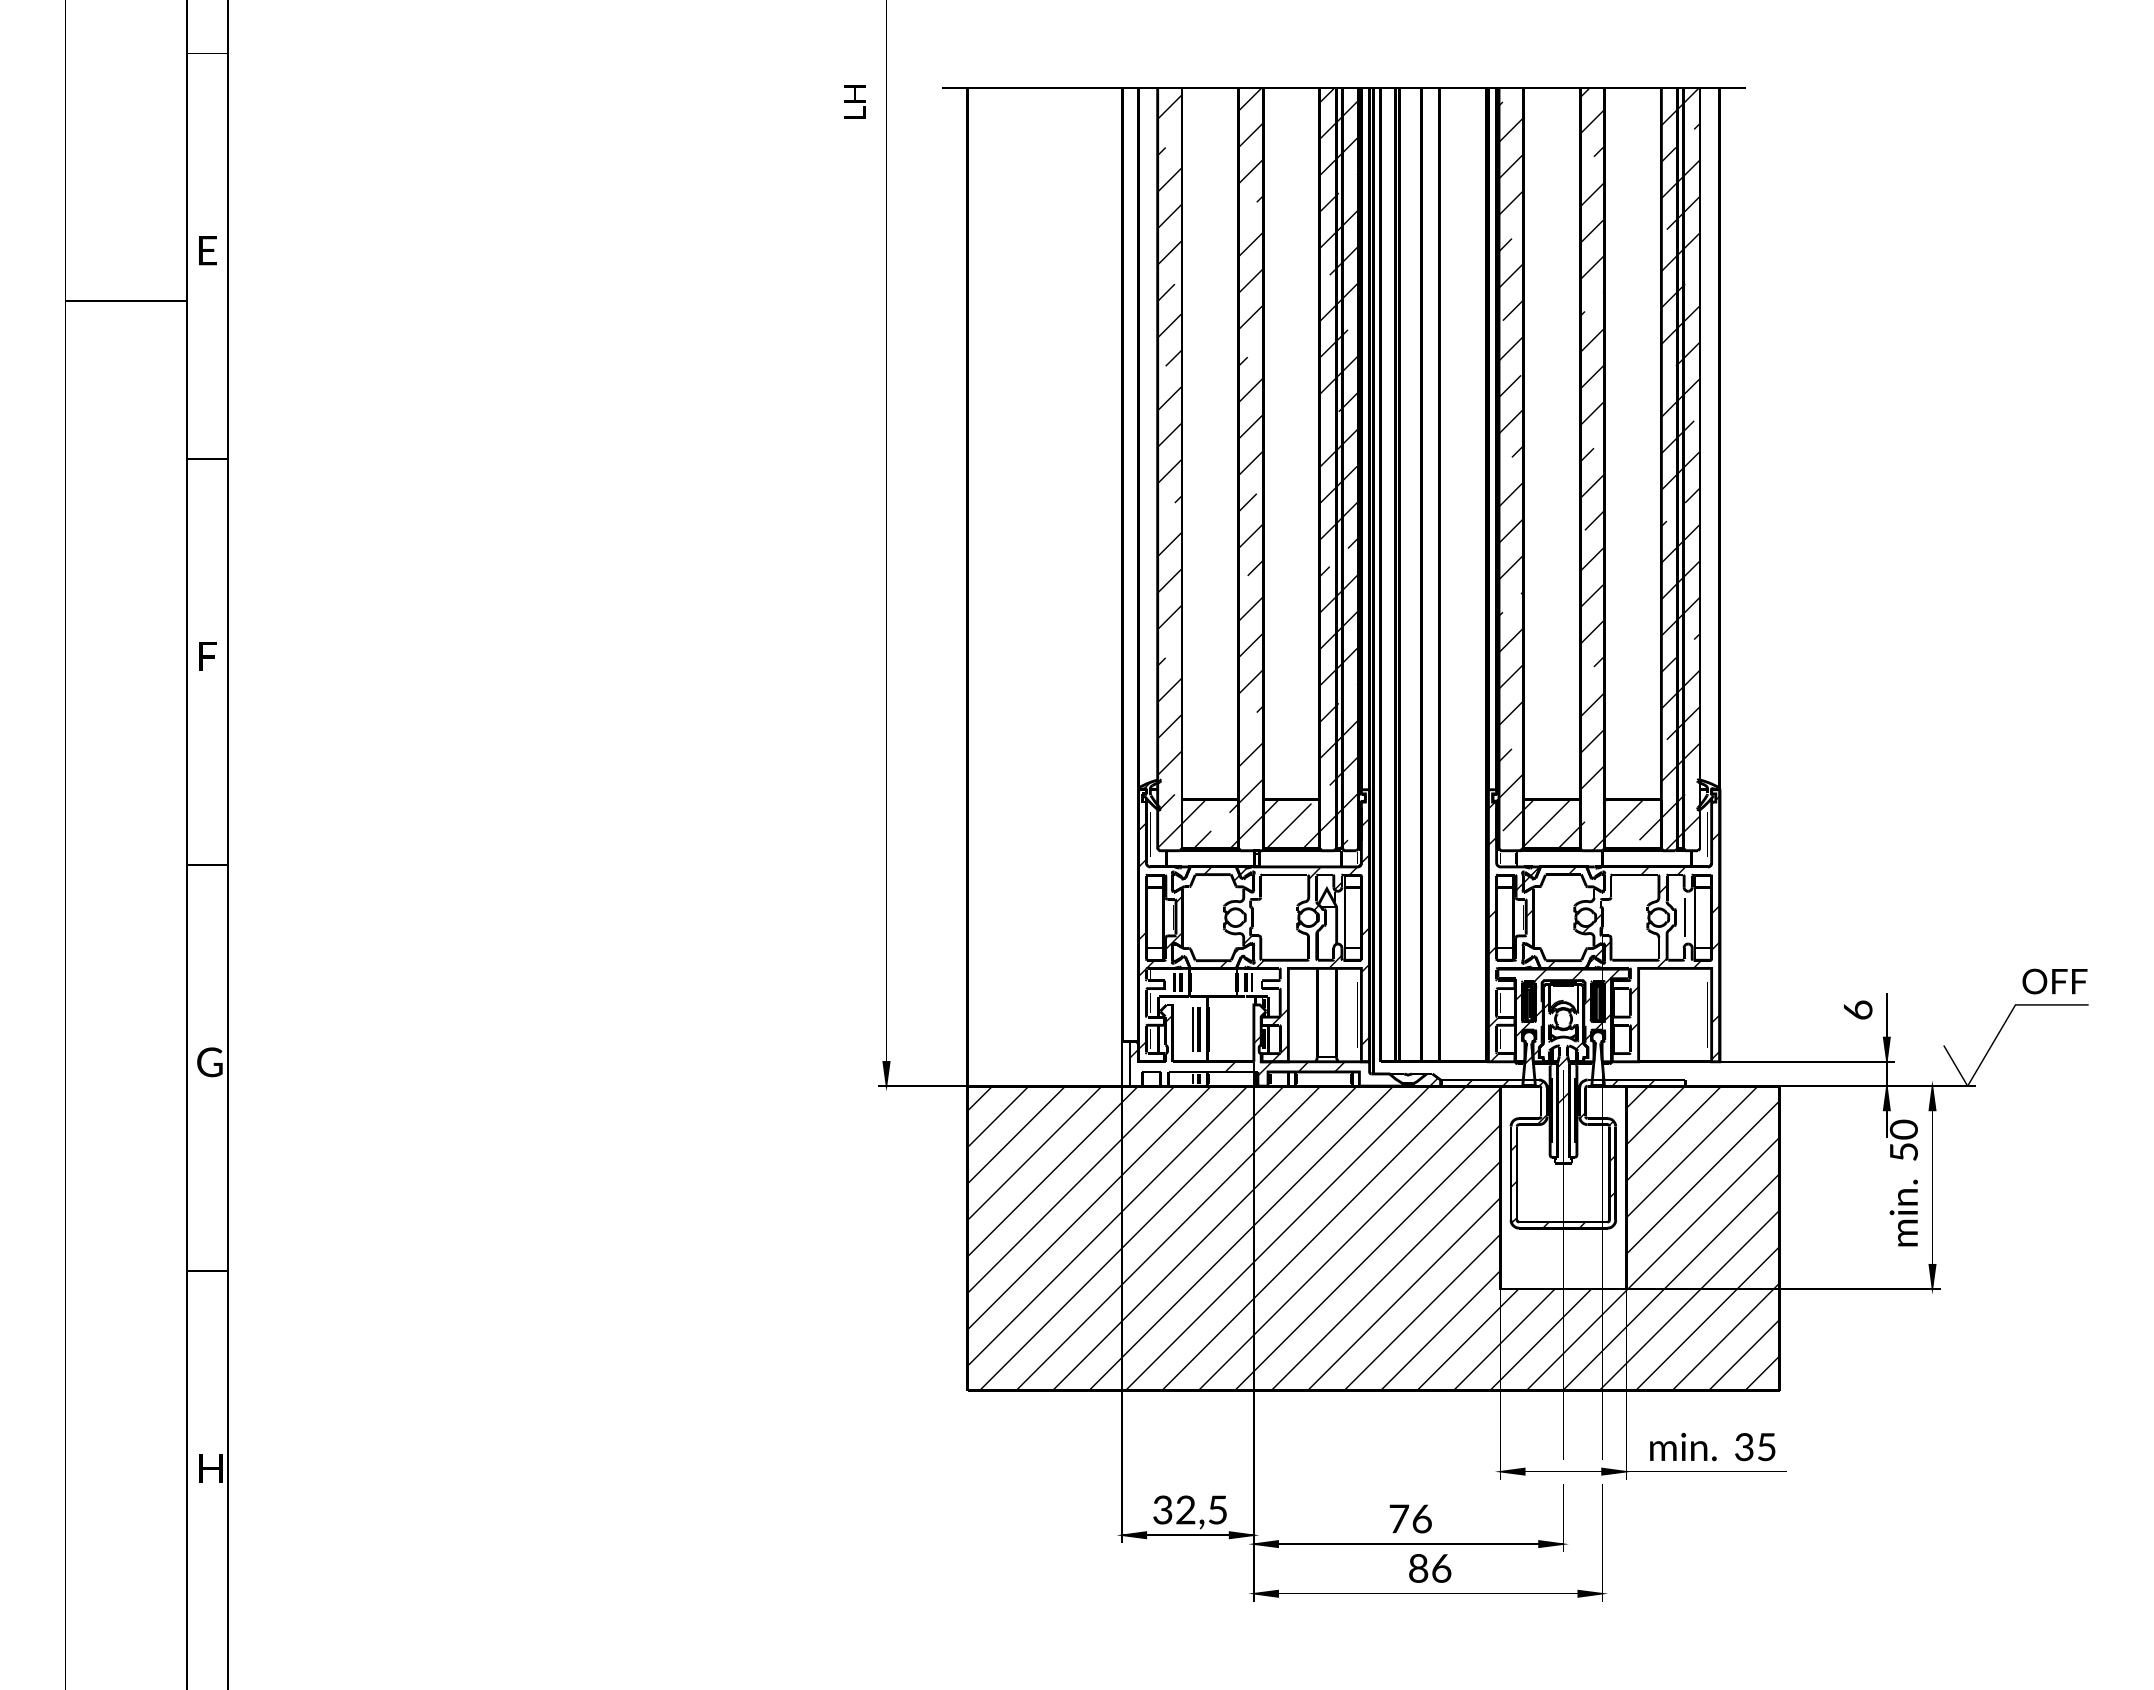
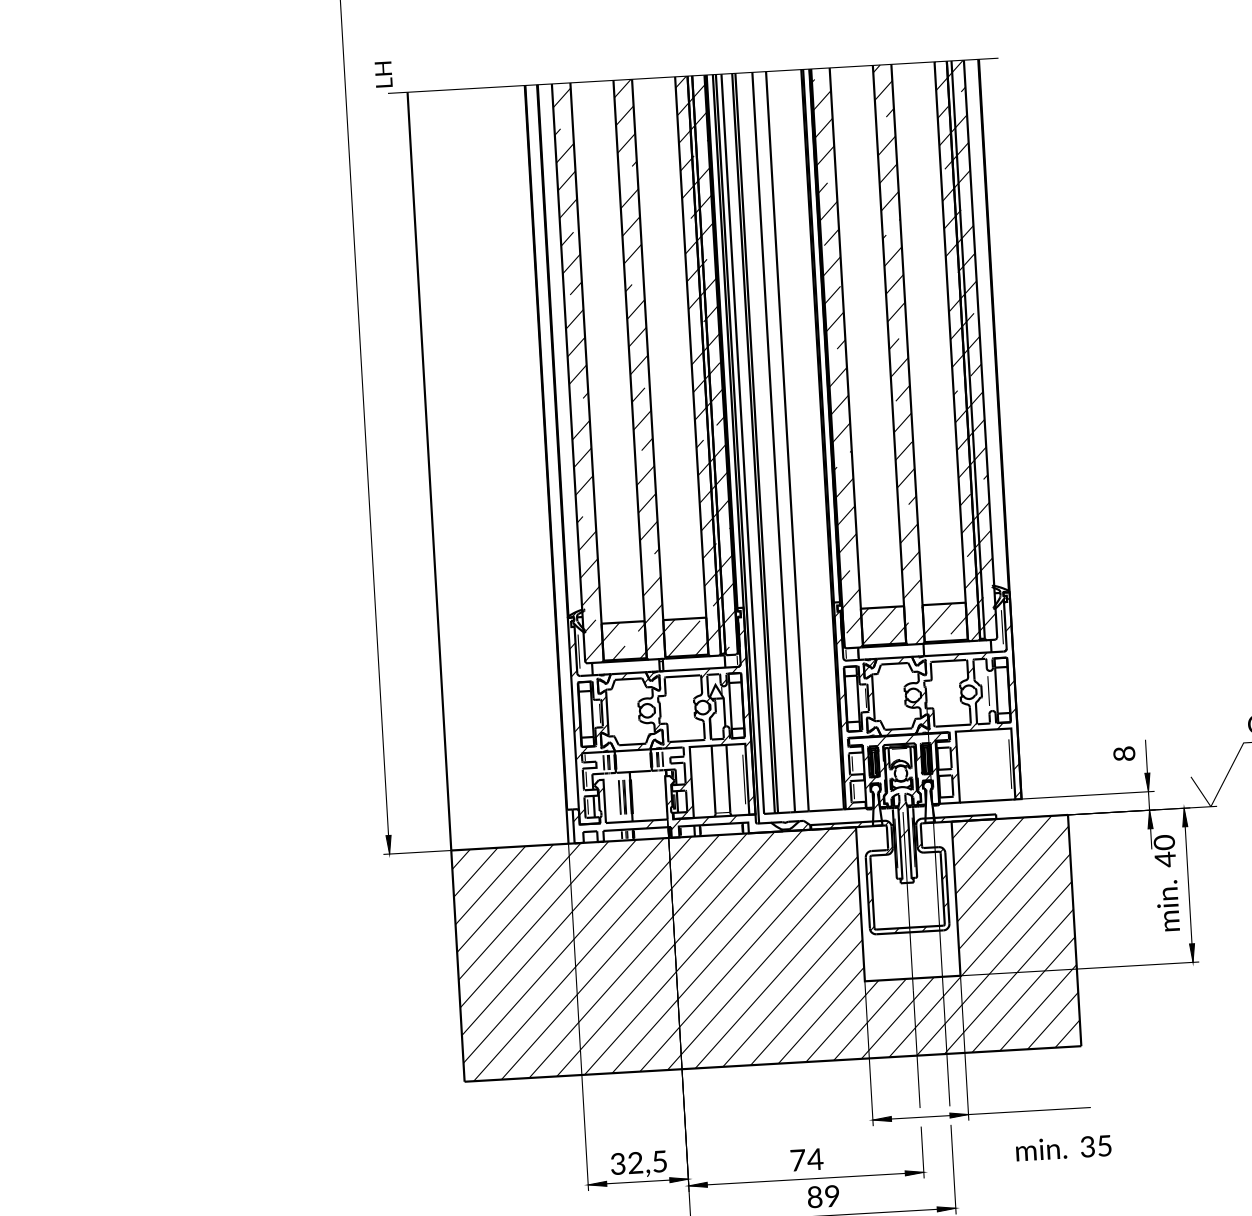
text: (854, 101) -> (383, 74), moved
text: (1857, 1009) -> (1123, 753), 6 -> 8
text: (1903, 1152) -> (1165, 859), 50 -> 40
text: (1712, 1446) -> (1063, 1147), moved
text: (1421, 1519) -> (815, 1159), 76 -> 74
text: (1441, 1568) -> (832, 1196), 86 -> 89

